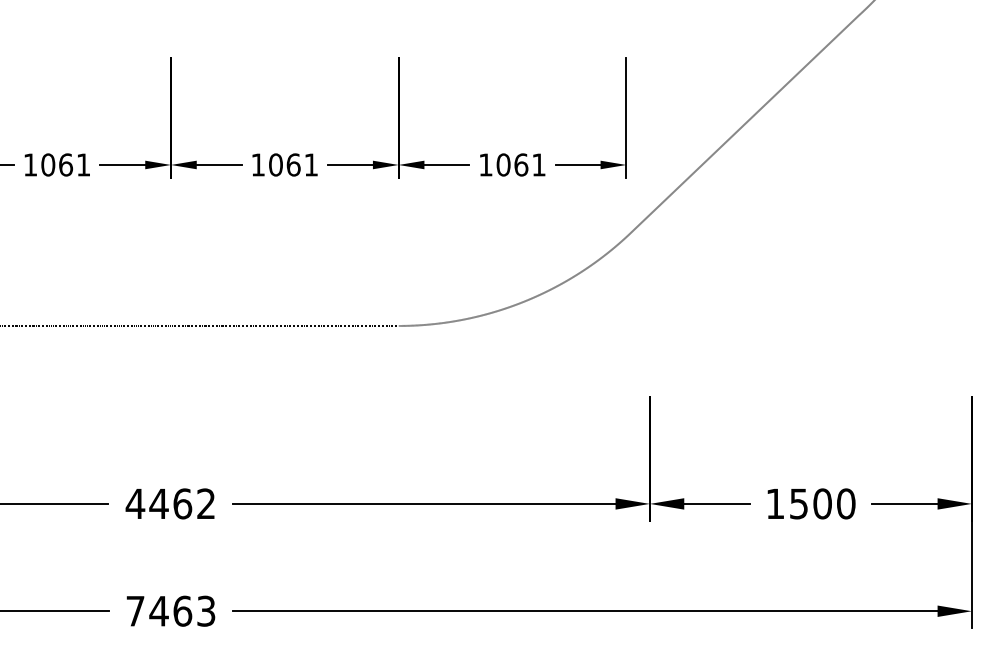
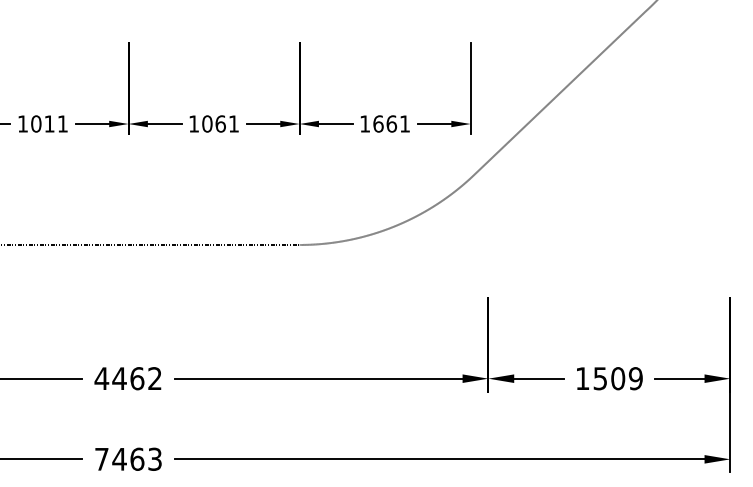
text: (66, 164) -> (50, 123), 1061 -> 1011
text: (503, 164) -> (378, 123), 1061 -> 1661
text: (845, 503) -> (635, 378), 1500 -> 1509

